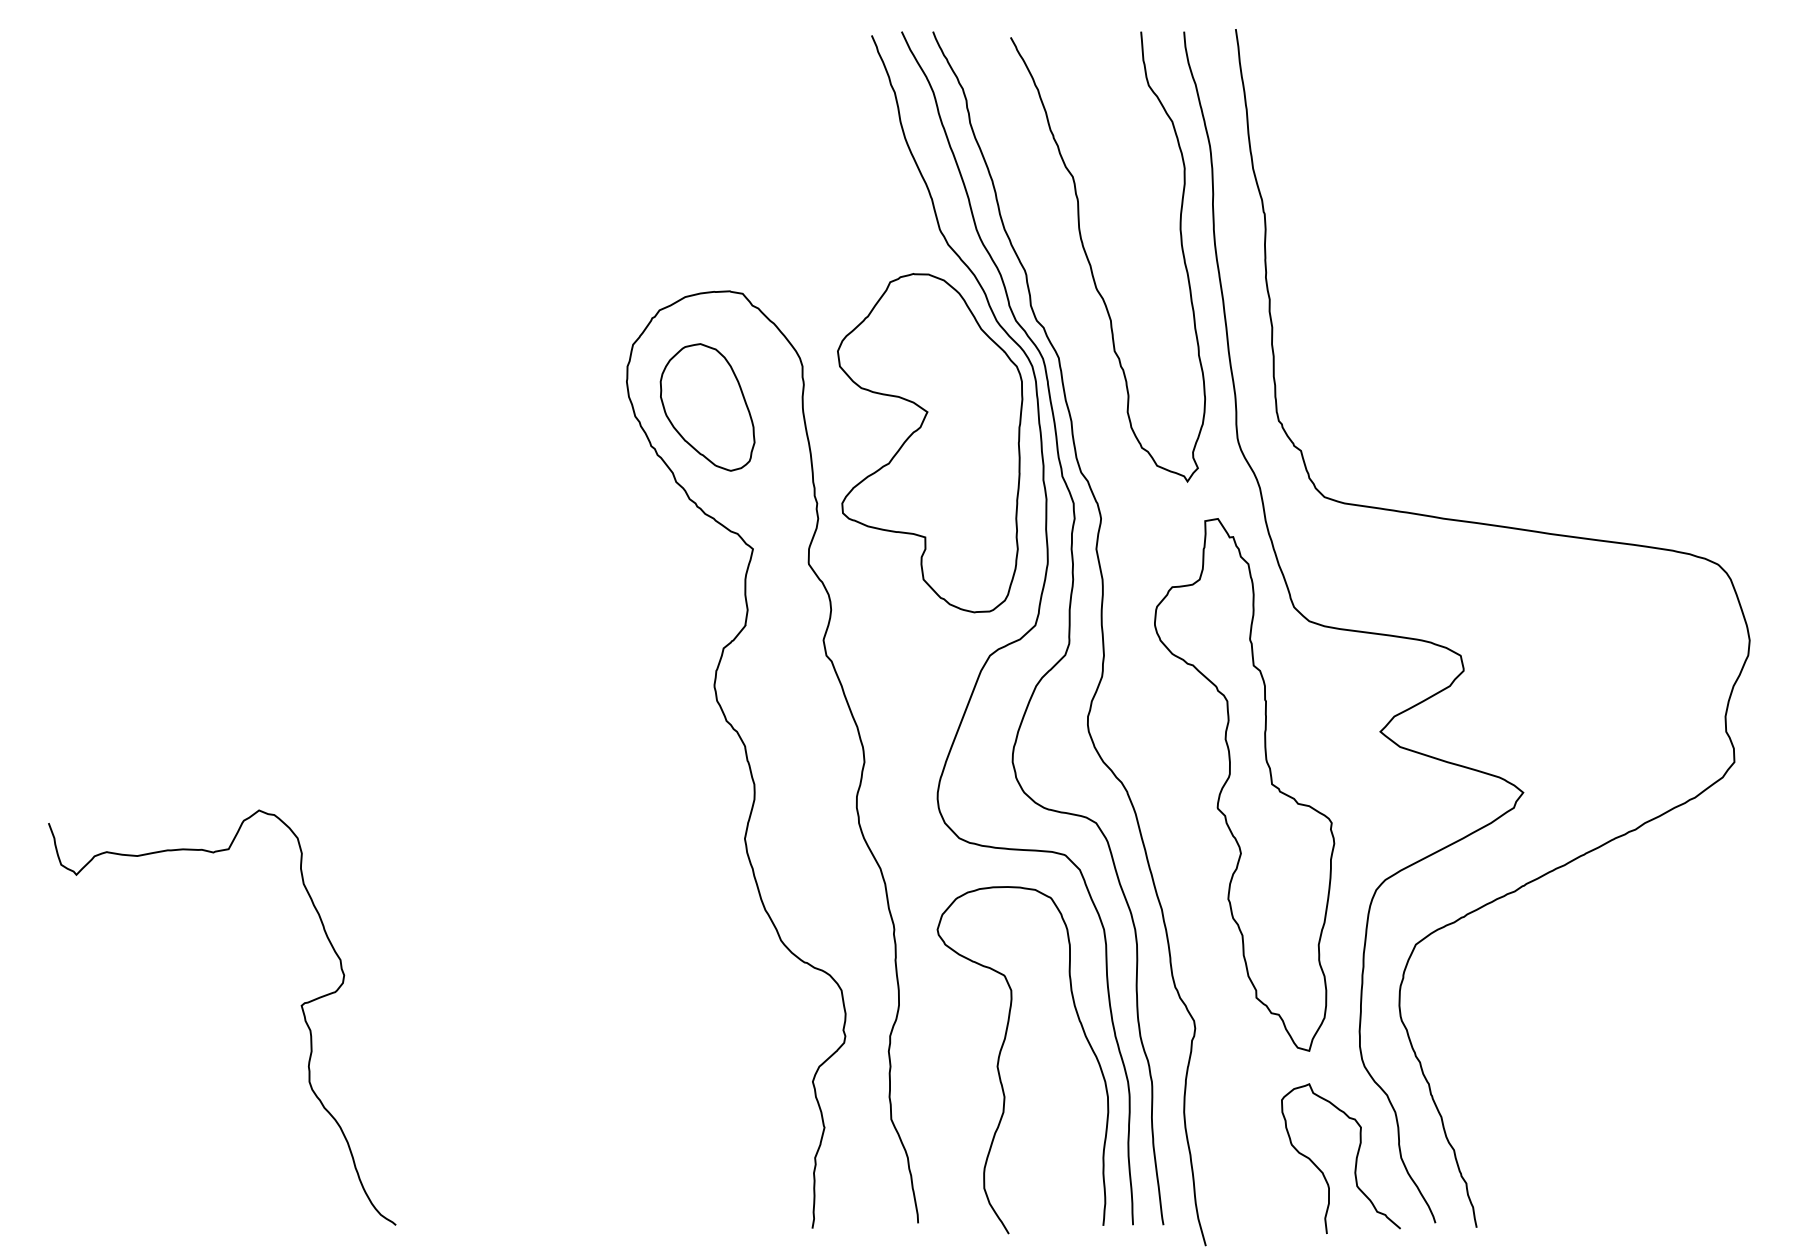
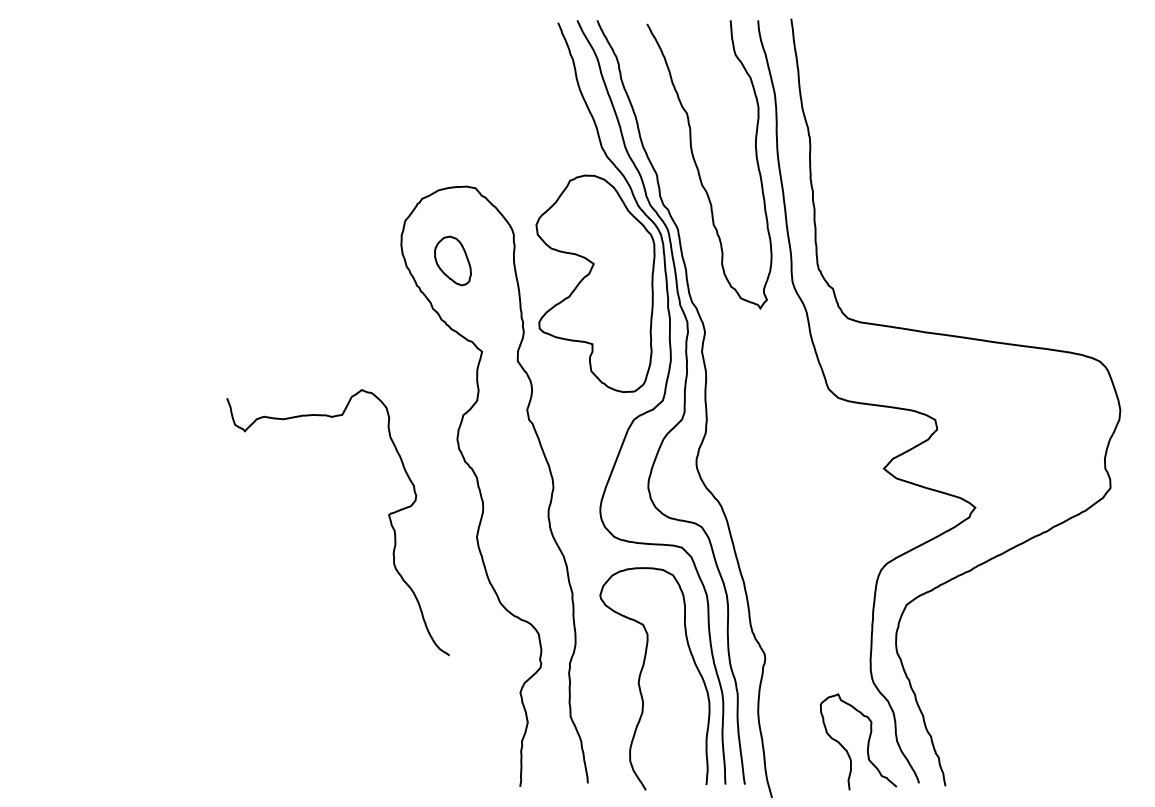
part: (706, 406) -> (452, 260), size x0.6
part: (1243, 784) -> (796, 502), removed
curve: (300, 1009) -> (388, 517), moved

